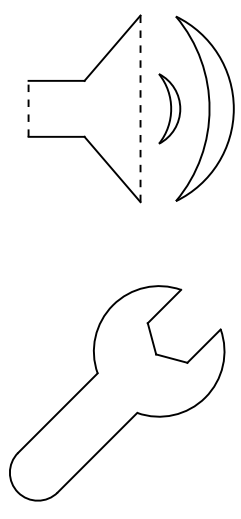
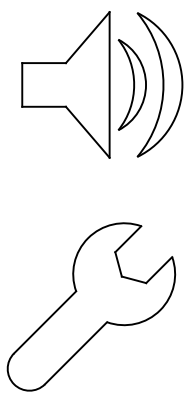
line: (28, 108) -> (22, 84), dashed -> solid
part: (169, 108) -> (132, 84), size x1.67
line: (140, 109) -> (109, 85), dashed -> solid

